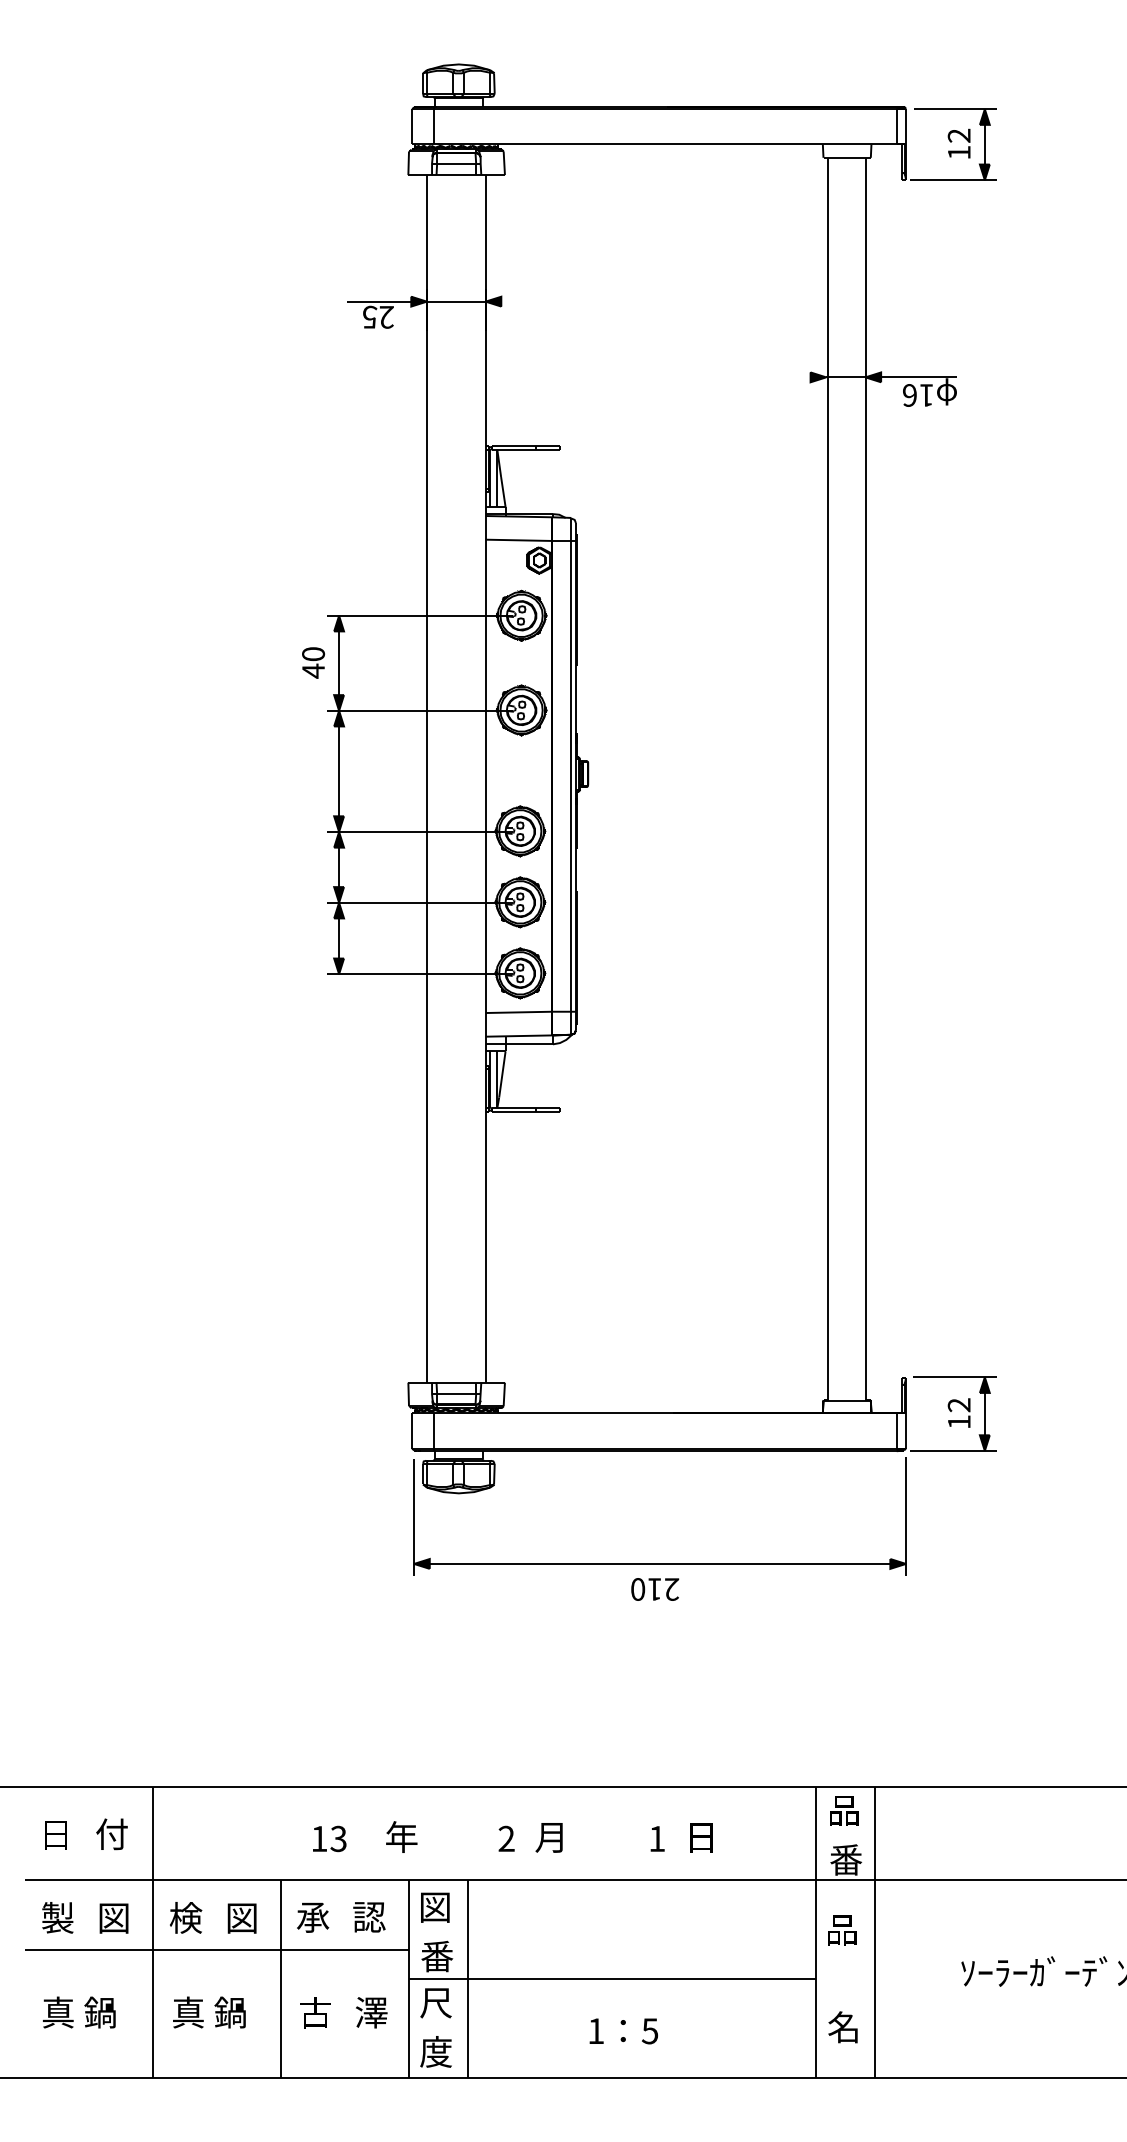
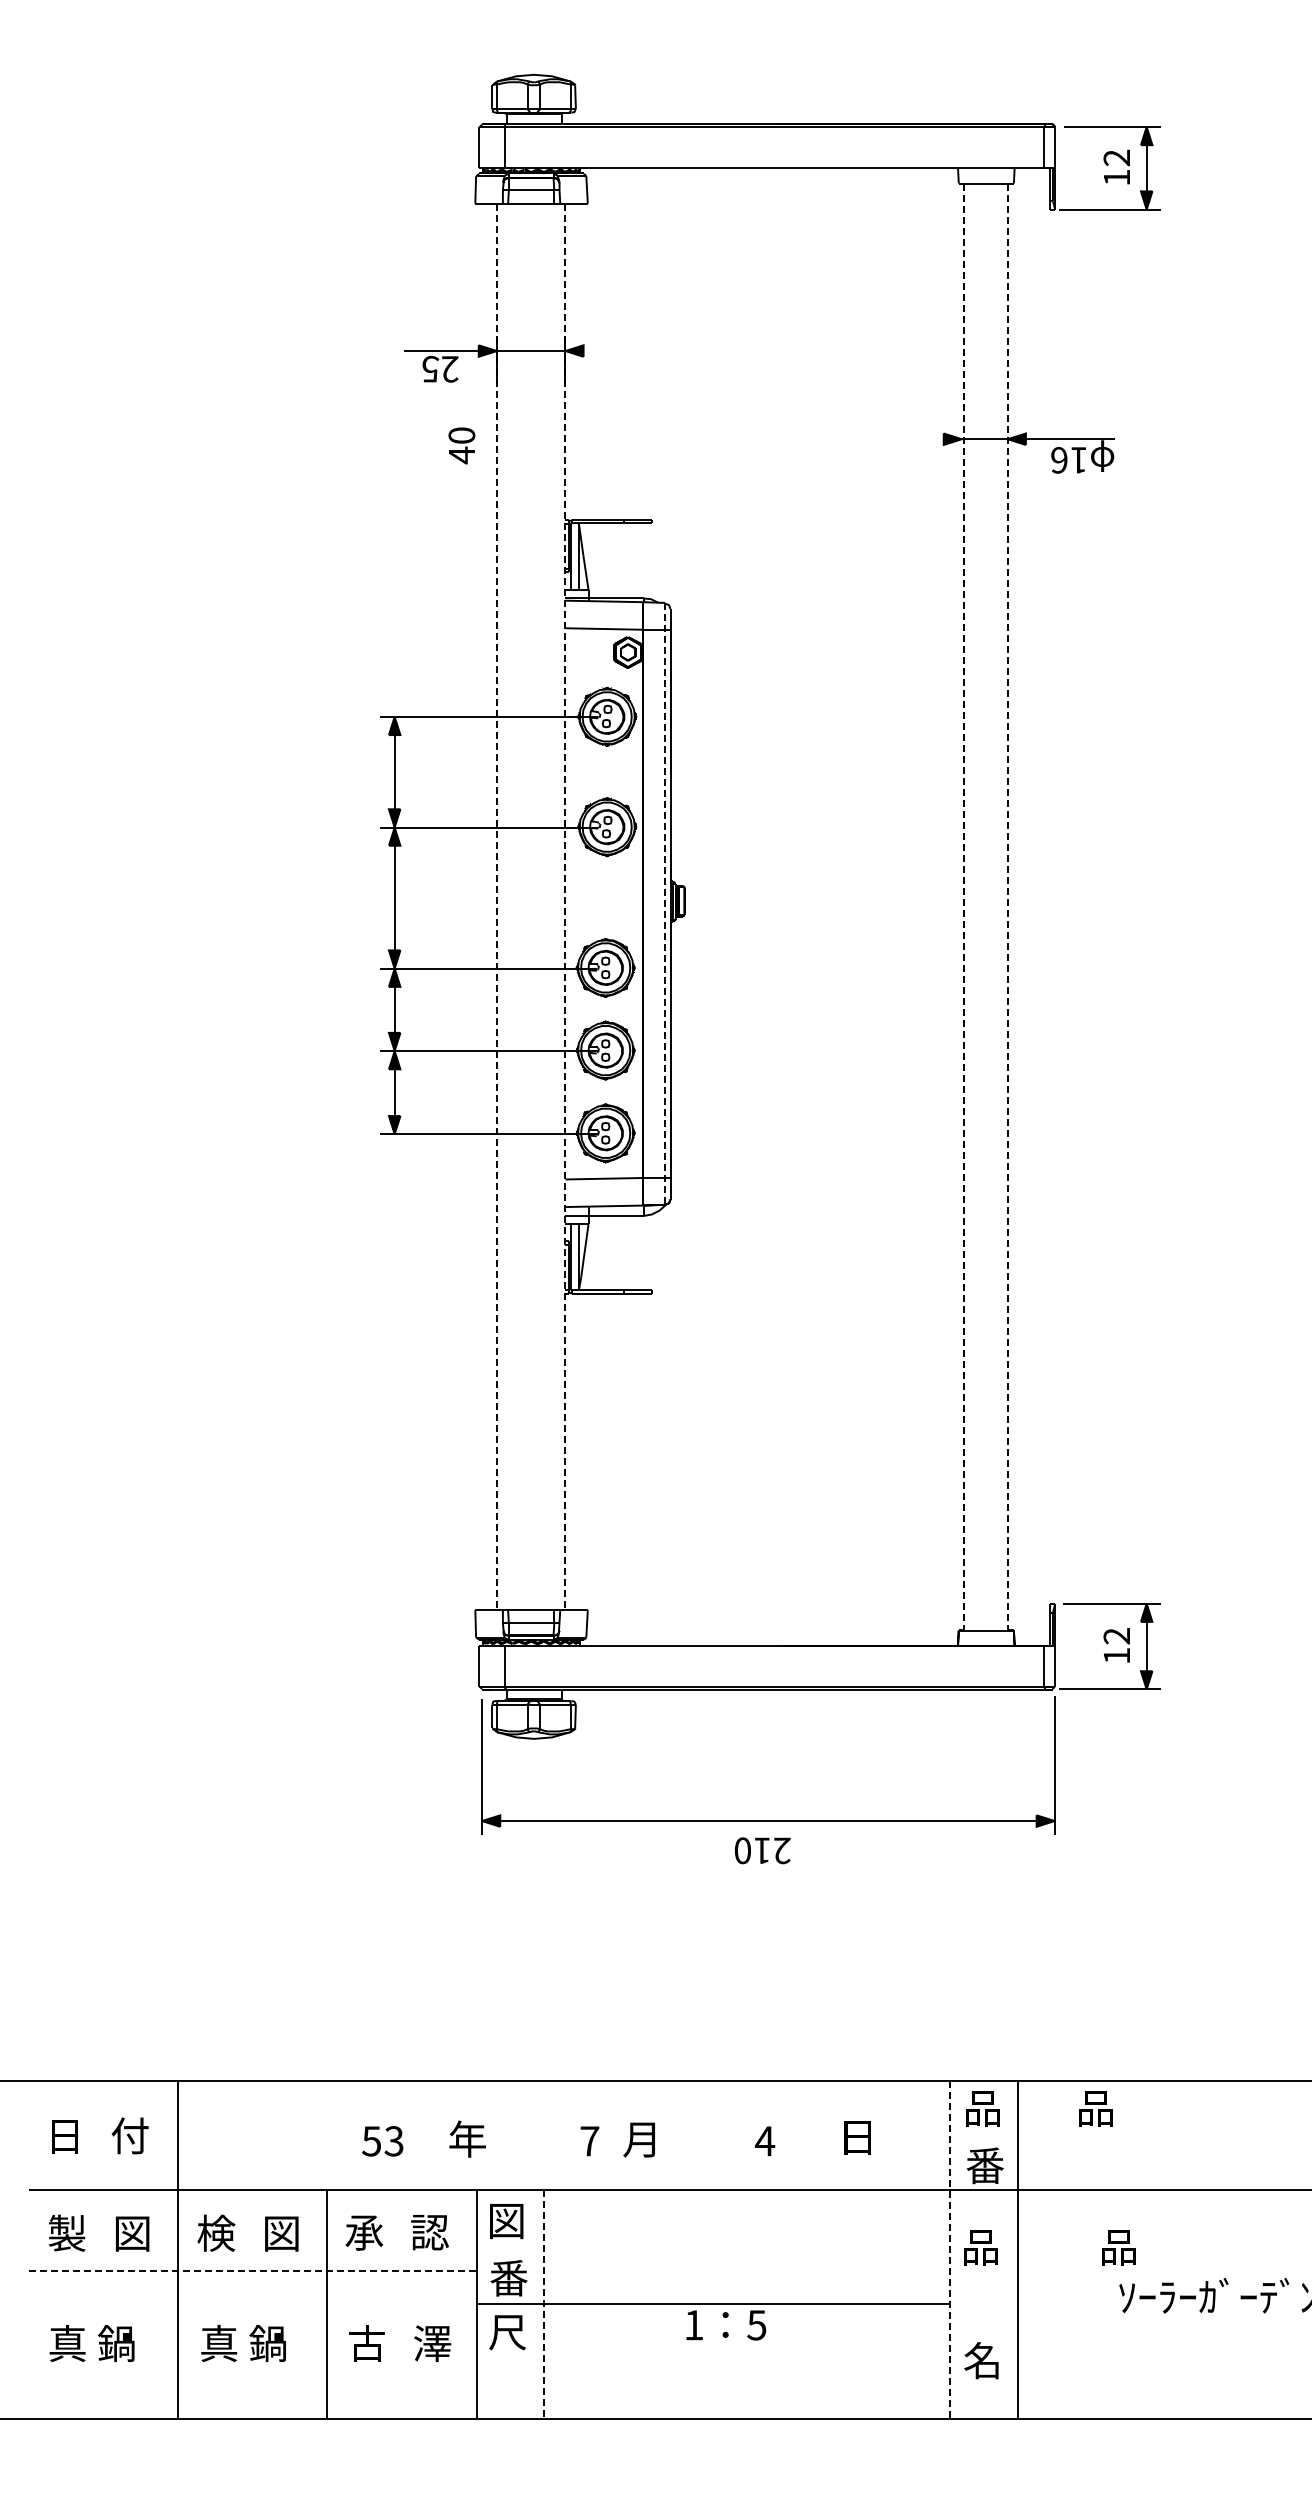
text: (313, 662) -> (461, 445), moved
line: (571, 776) -> (665, 903), solid -> dashed
line: (426, 779) -> (496, 907), solid -> dashed
line: (485, 779) -> (565, 907), solid -> dashed
line: (827, 779) -> (963, 907), solid -> dashed
line: (865, 779) -> (1007, 907), solid -> dashed
part: (940, 1810) -> (1095, 2108), added
text: (701, 1837) -> (857, 2137), moved
text: (319, 1839) -> (371, 2141), 13 -> 53
text: (506, 1839) -> (589, 2141), 2 -> 7
text: (656, 1839) -> (764, 2141), 1 -> 4
part: (960, 1930) -> (1118, 2247), added
line: (816, 1932) -> (950, 2250), solid -> dashed
line: (217, 1950) -> (252, 2271), solid -> dashed
line: (467, 1979) -> (544, 2304), solid -> dashed
text: (624, 2031) -> (726, 2325), moved
part: (435, 2051) -> (507, 2388), removed

